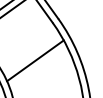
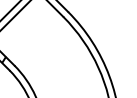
line: (35, 60) -> (52, 56), removed

